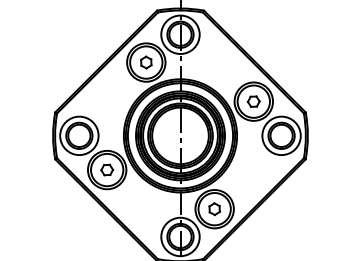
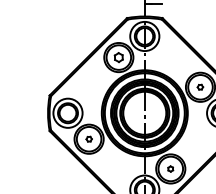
part: (253, 101) -> (200, 87), size x0.6
part: (107, 169) -> (89, 138), size x0.6
part: (214, 209) -> (170, 169), size x0.6

